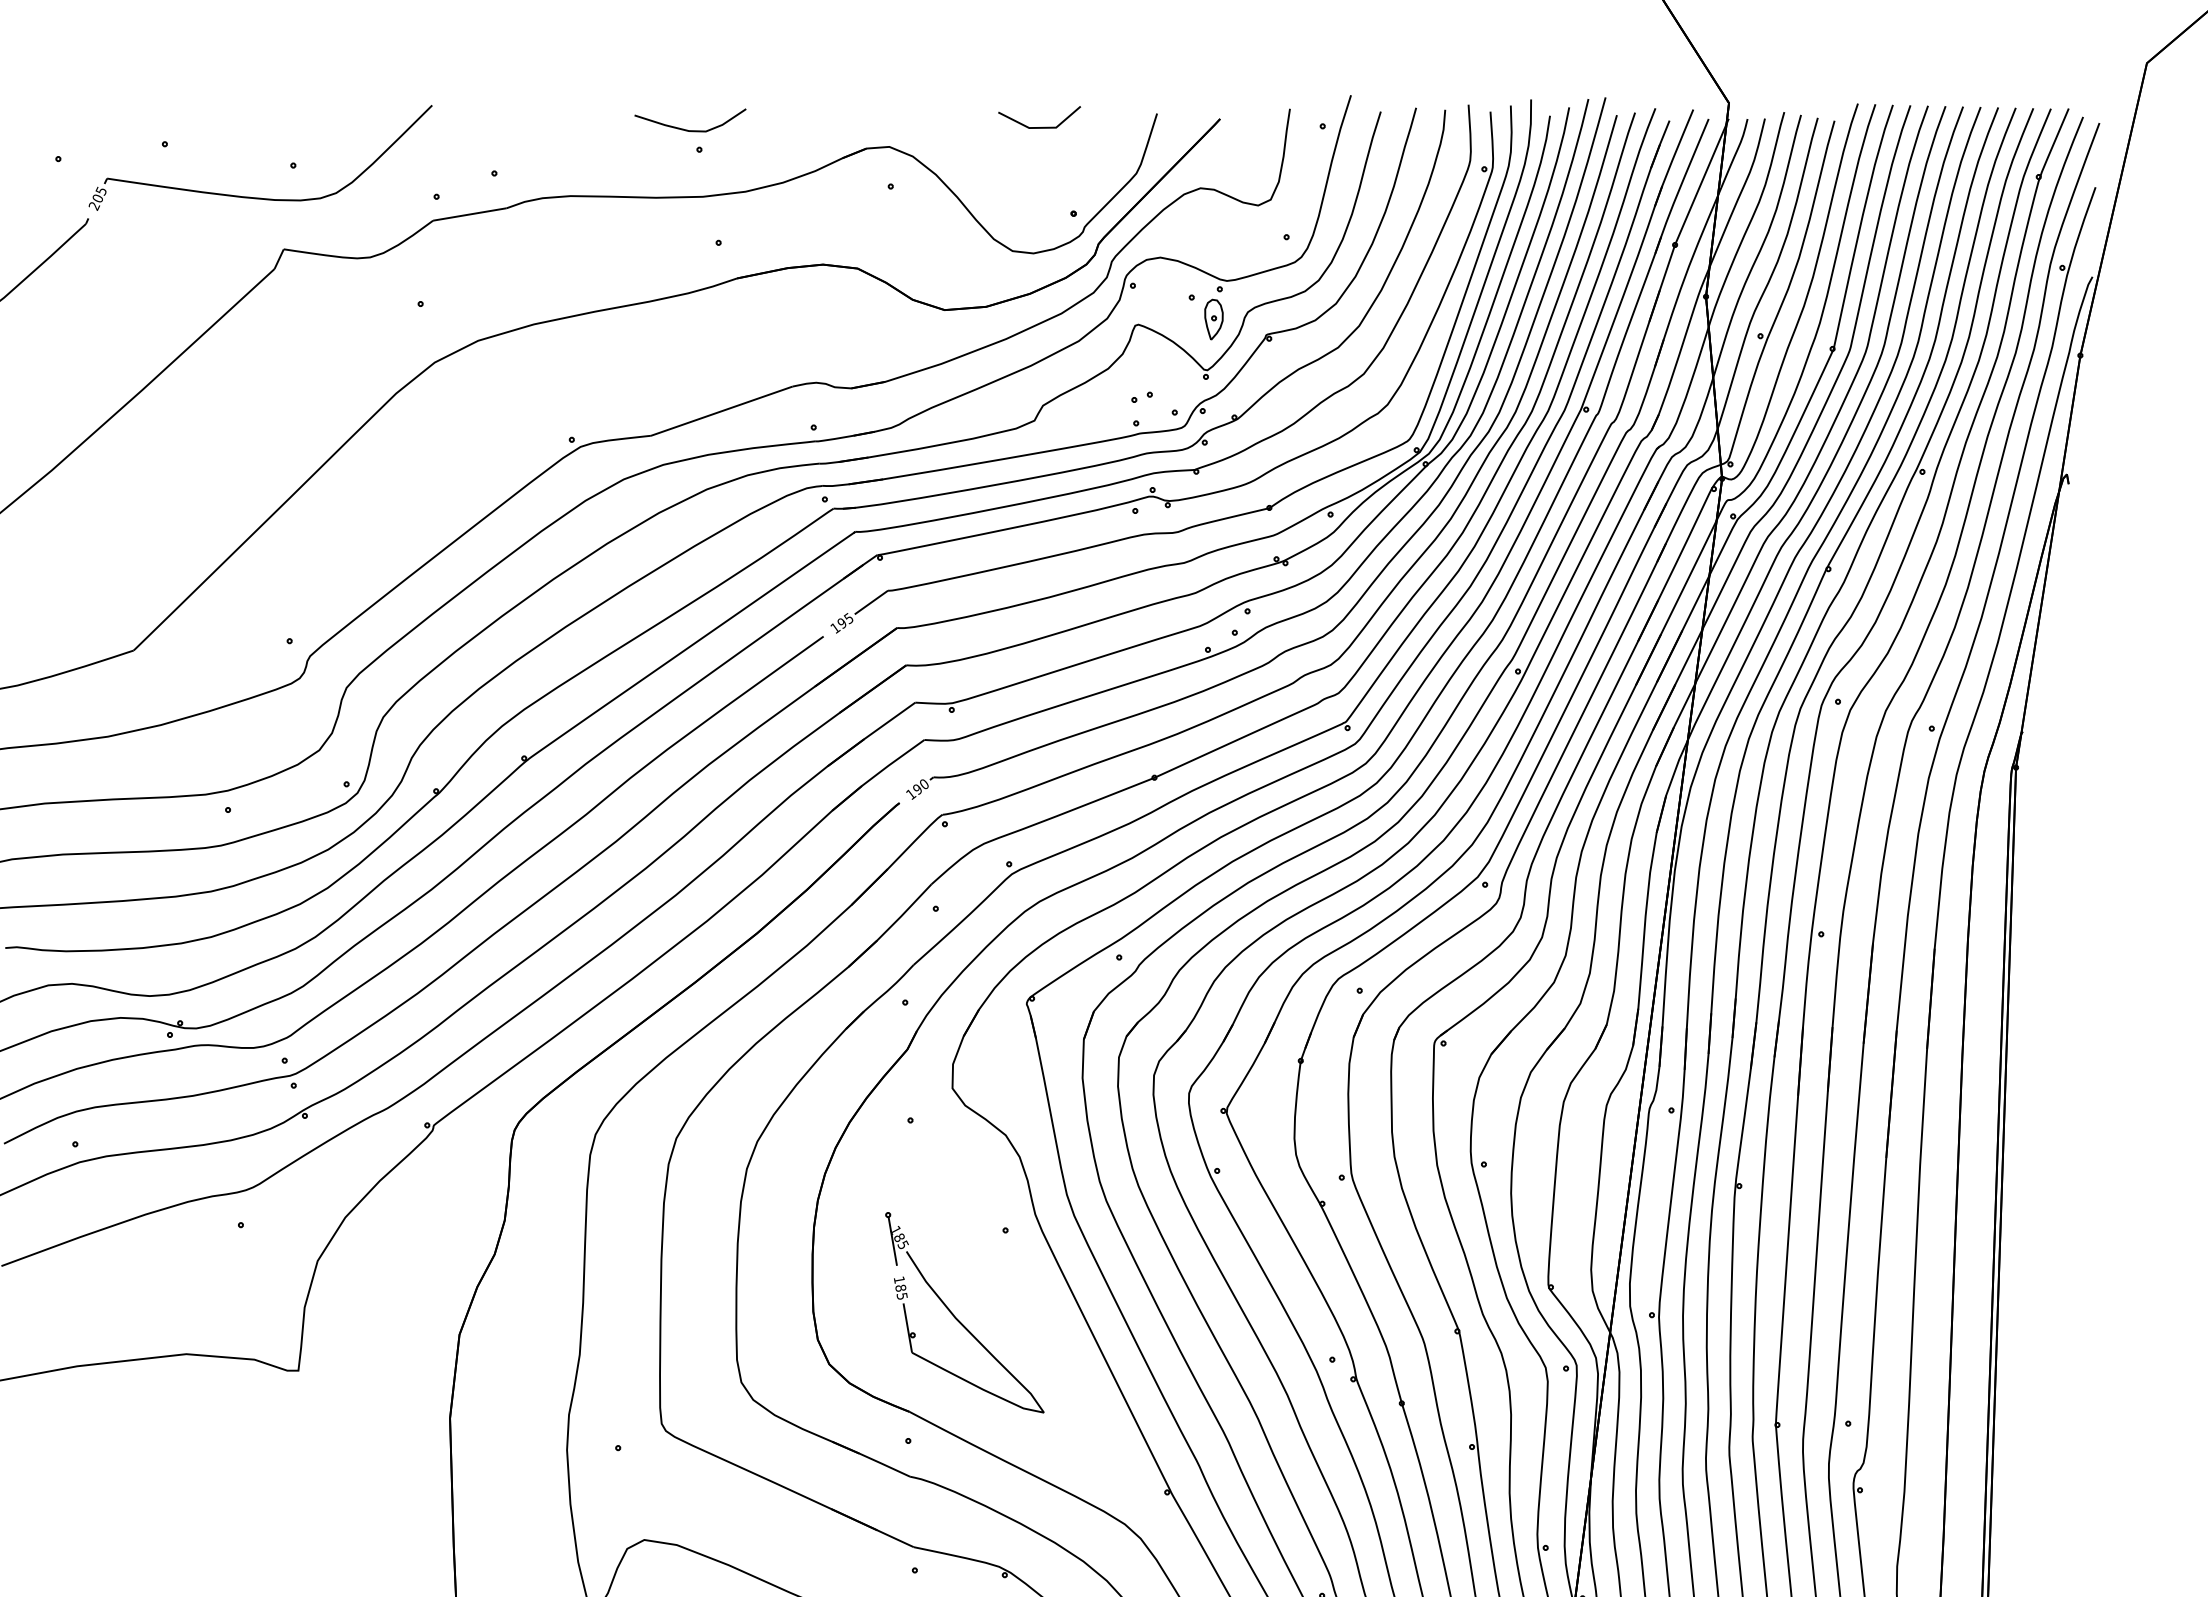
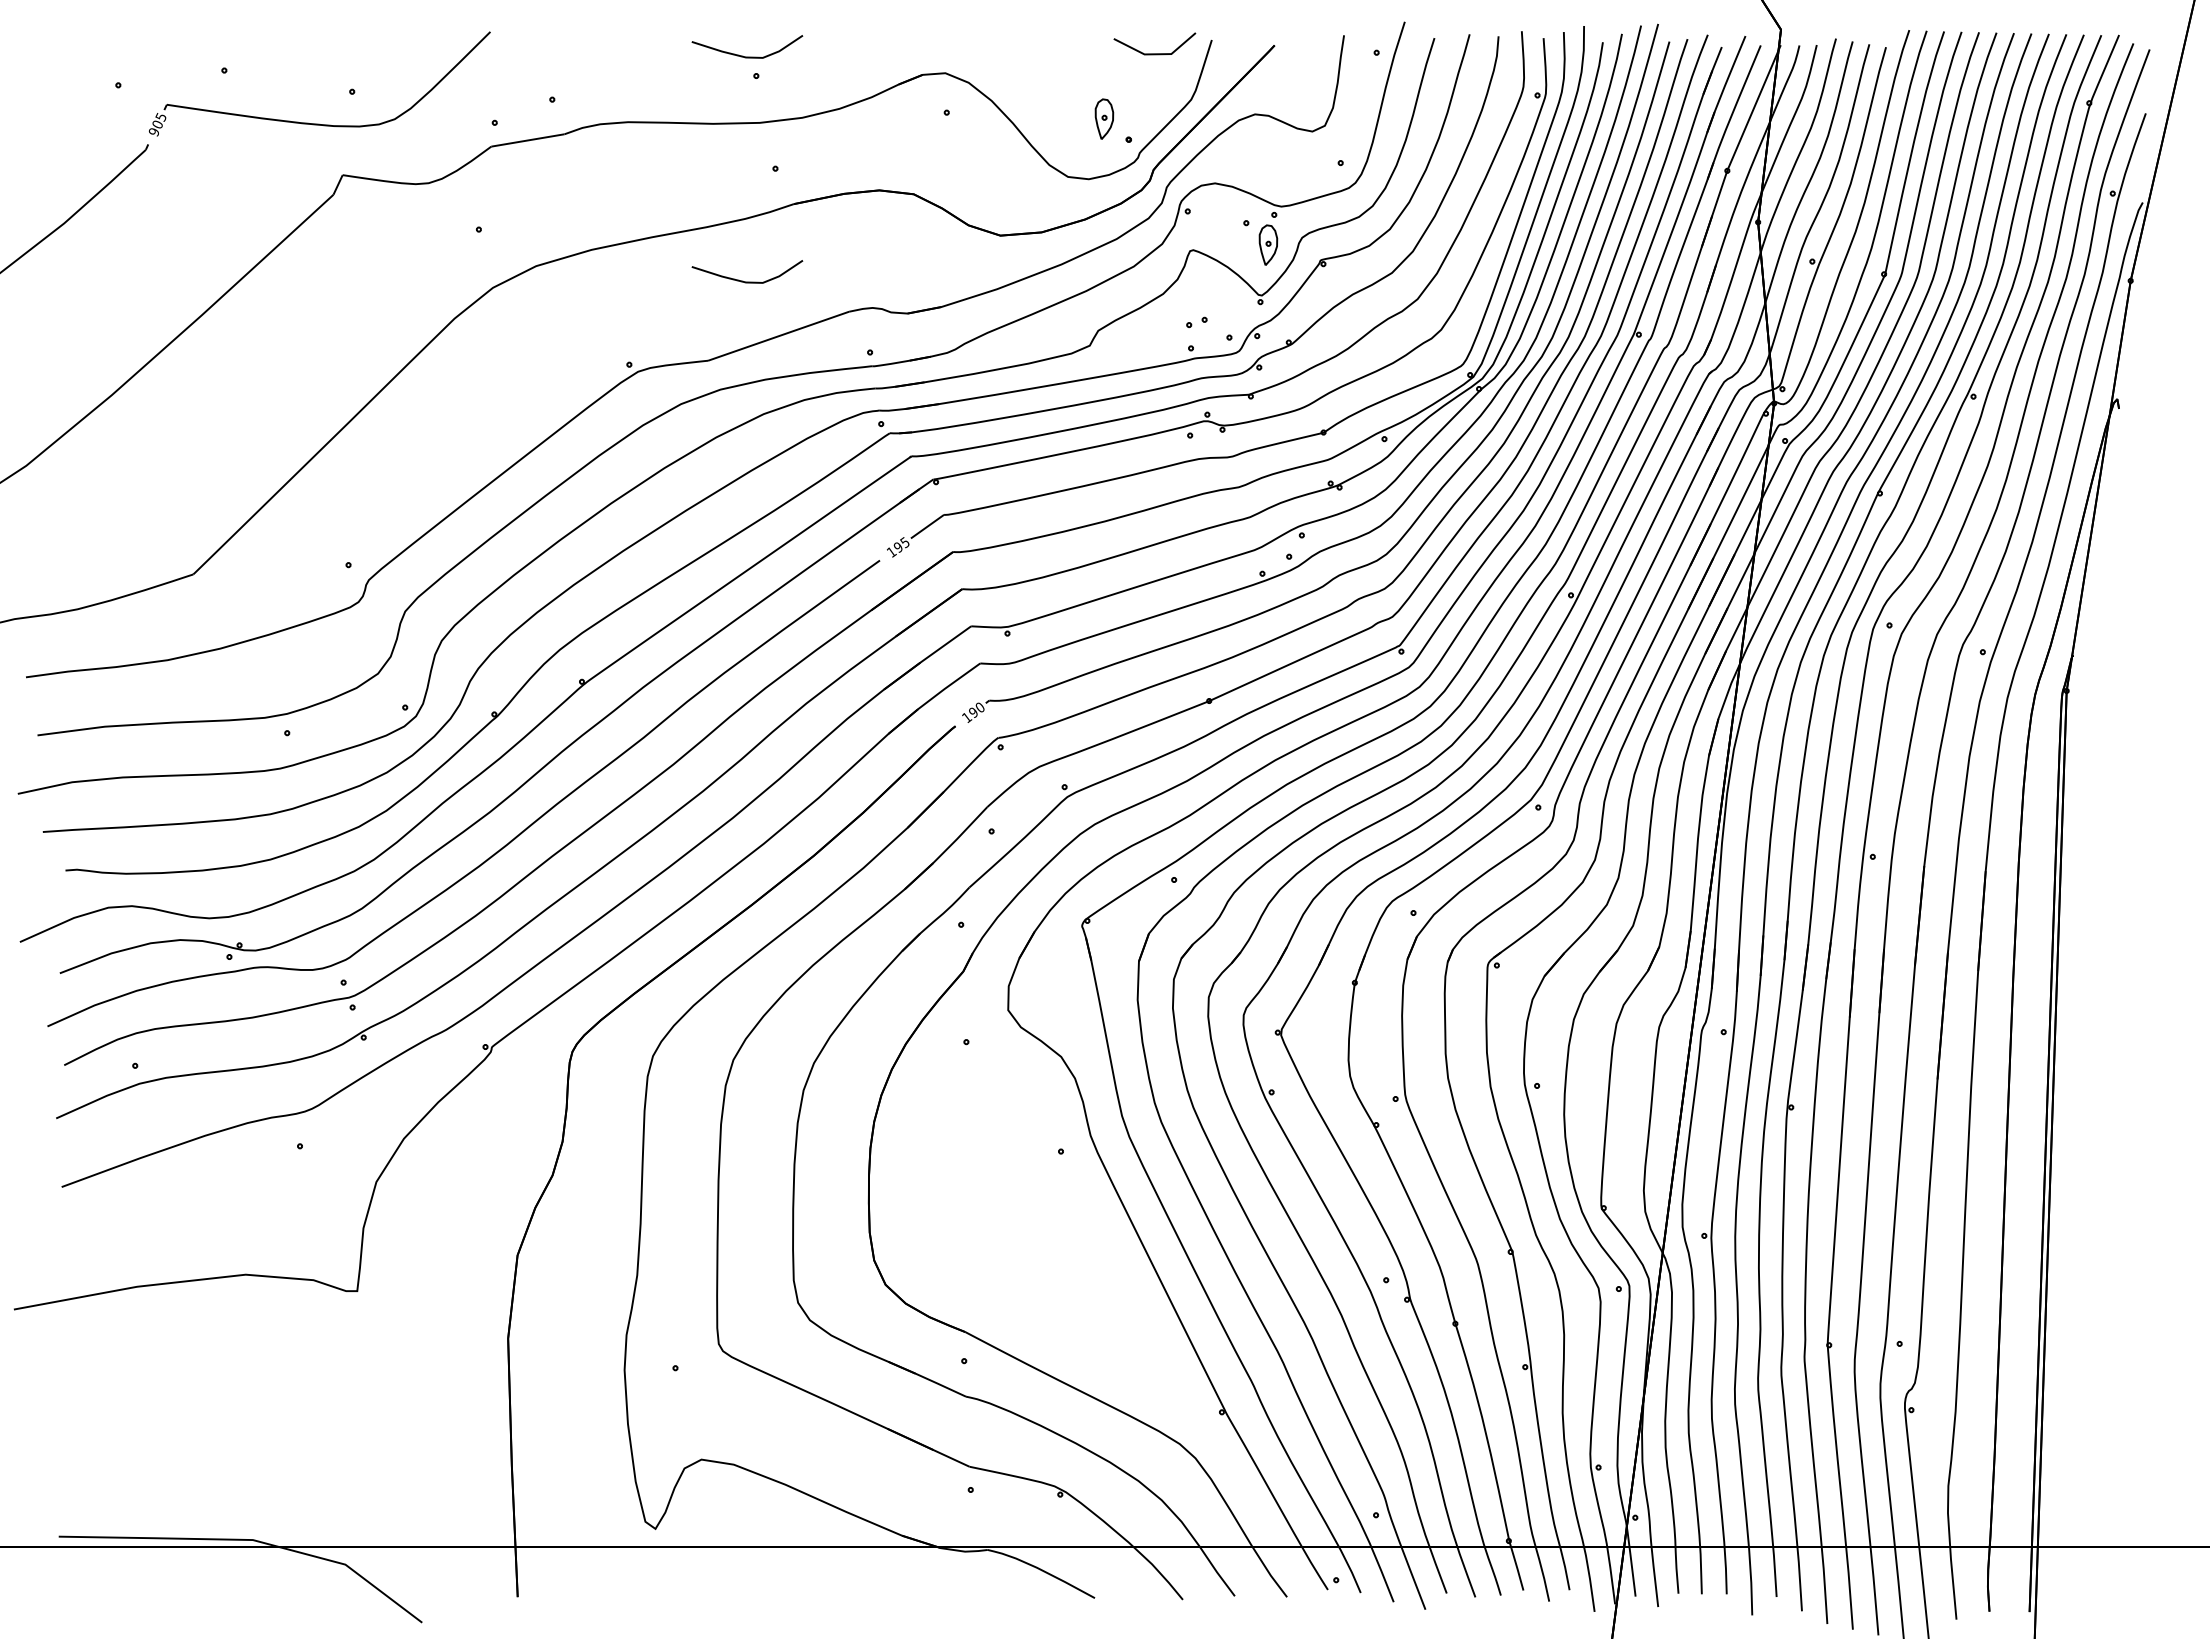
line: (1039, 127) -> (1154, 53), moved
part: (1049, 192) -> (1104, 118), added
text: (93, 206) -> (153, 132), 205 -> 905
curve: (690, 356) -> (747, 281), added
part: (957, 1318) -> (1013, 1239), removed

